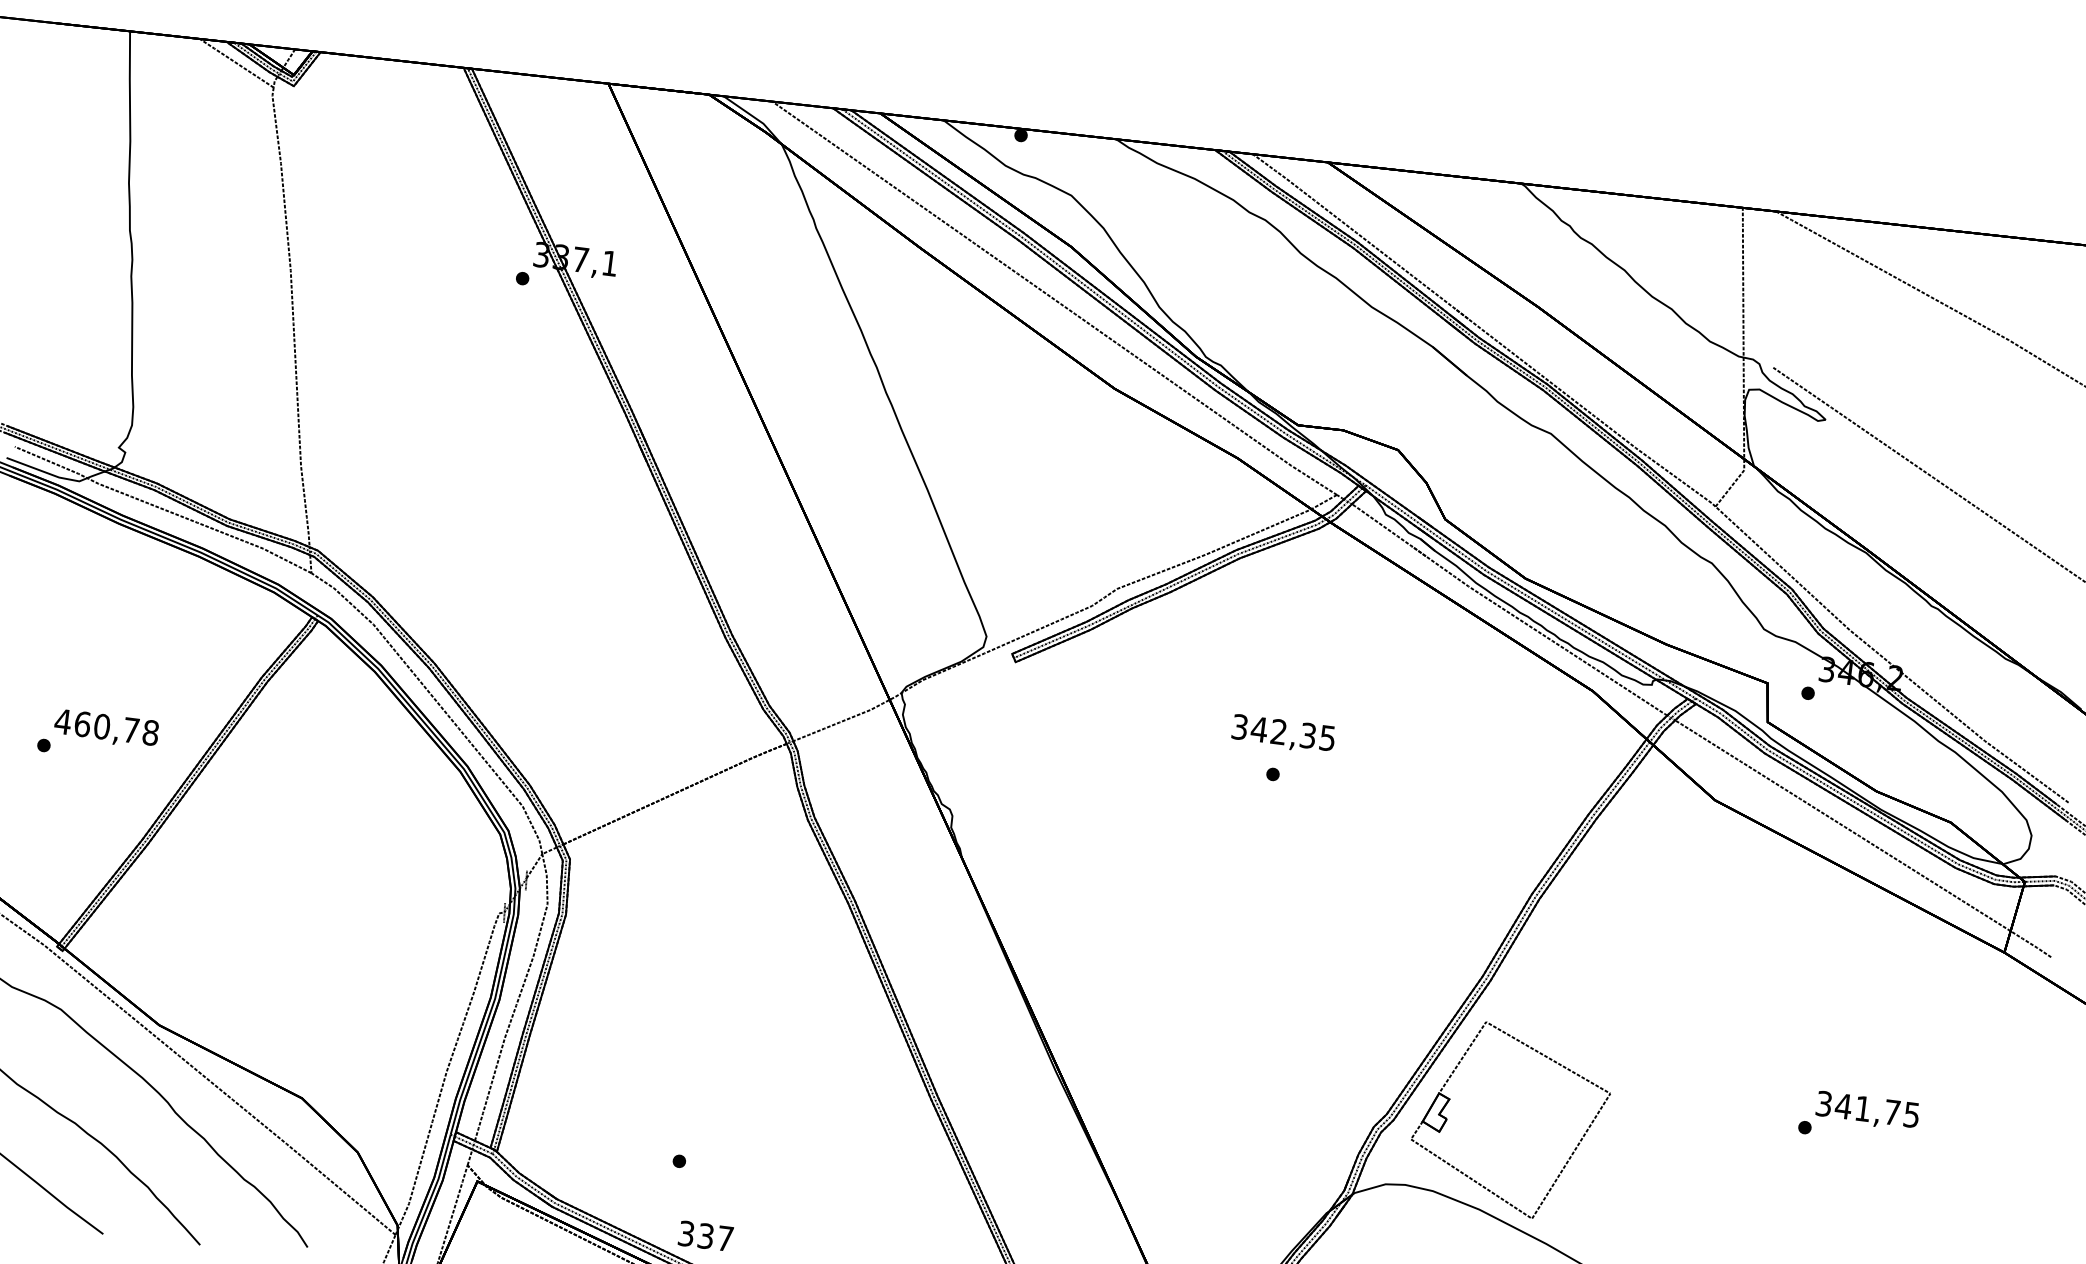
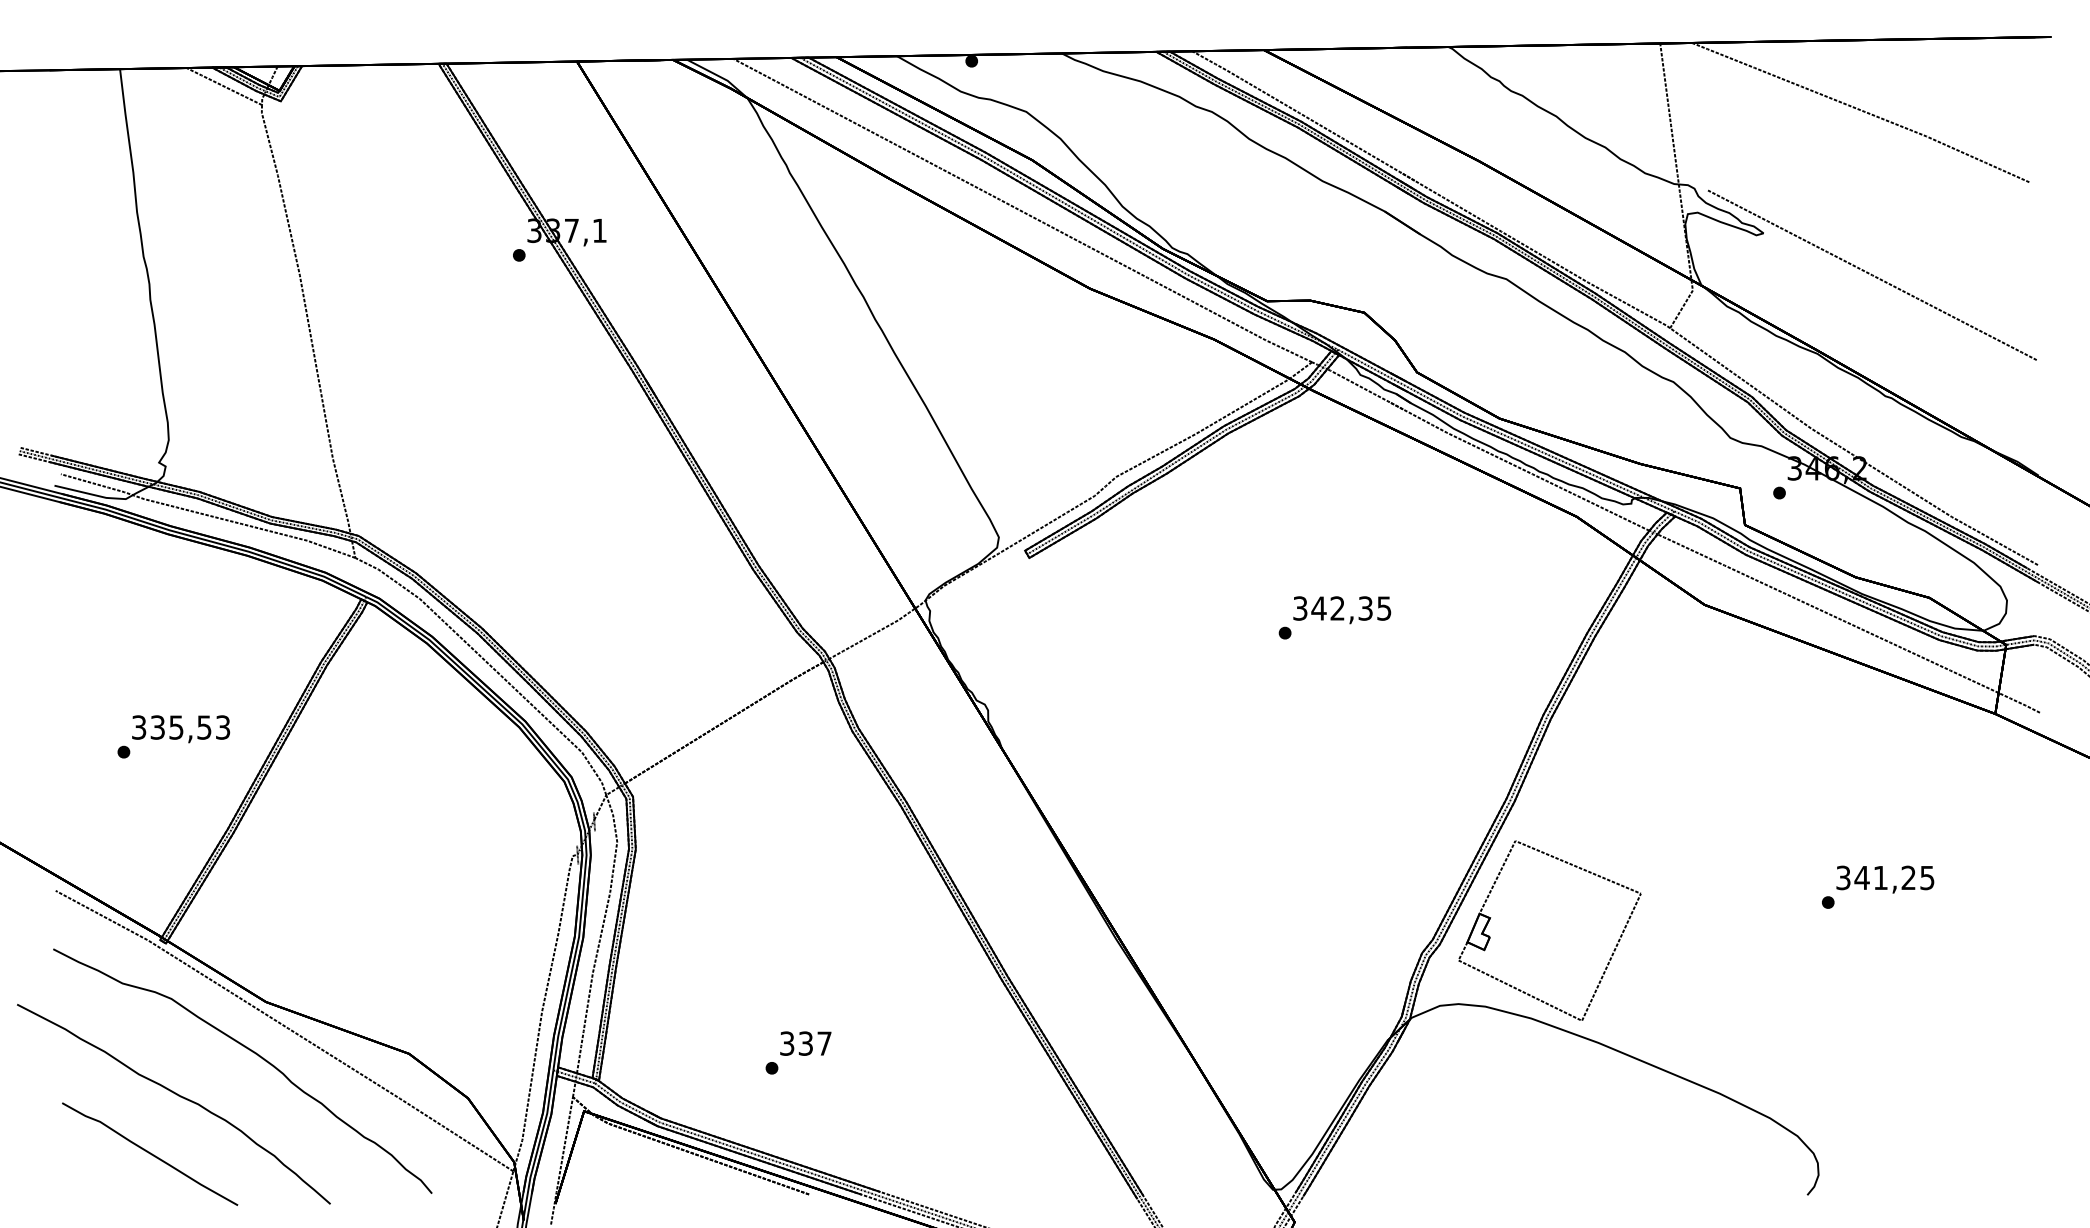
text: (106, 727) -> (180, 727), 460,78 -> 335,53
text: (1283, 734) -> (1342, 610), moved
text: (1892, 1112) -> (1908, 877), 341,75 -> 341,25
text: (705, 1236) -> (805, 1043), moved

